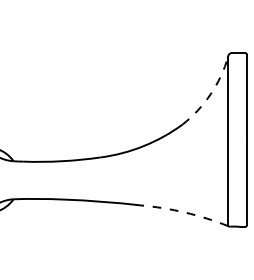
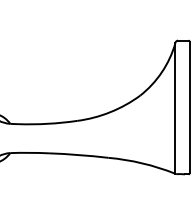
arc: (210, 94) -> (161, 72), dashed -> solid
arc: (185, 212) -> (142, 163), dashed -> solid

